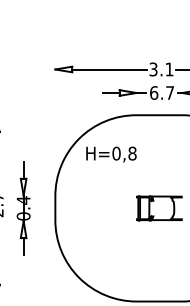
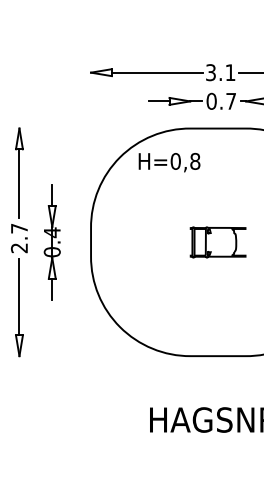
text: (153, 92) -> (211, 100), 6.7 -> 0.7
text: (111, 154) -> (169, 162), moved

